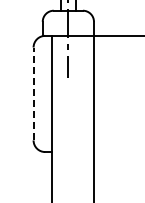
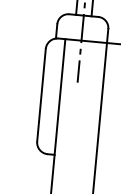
line: (33, 93) -> (41, 94), dashed -> solid

